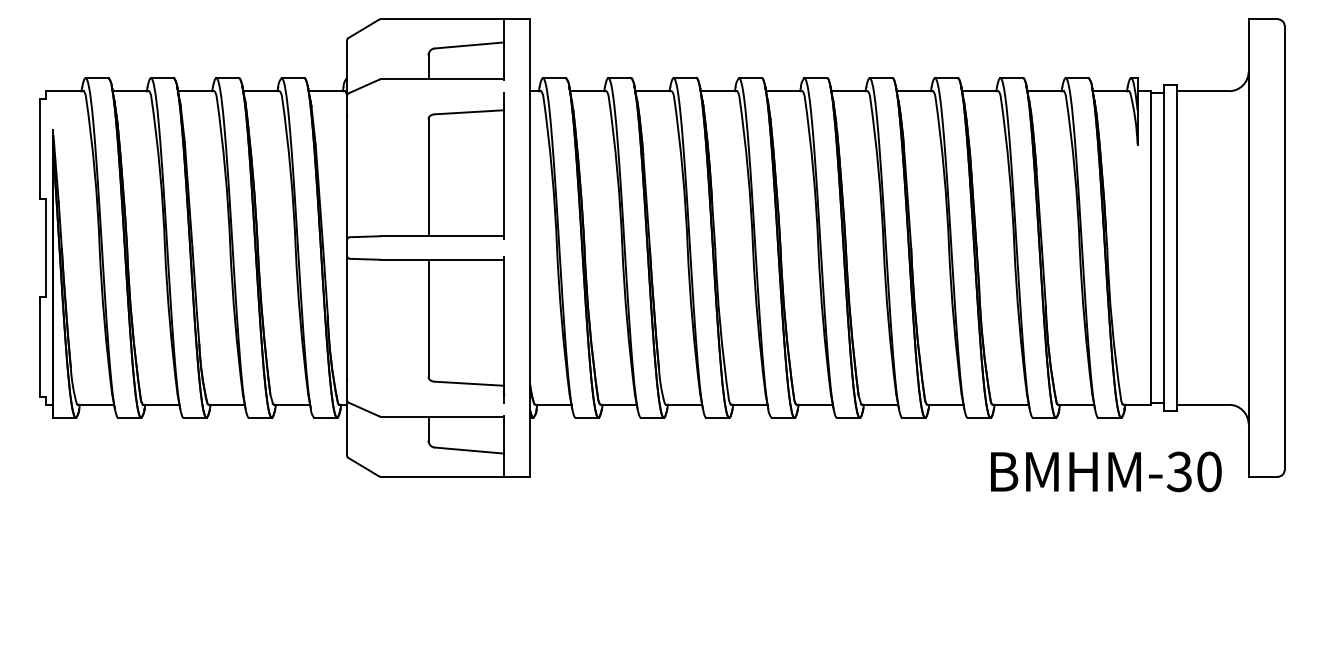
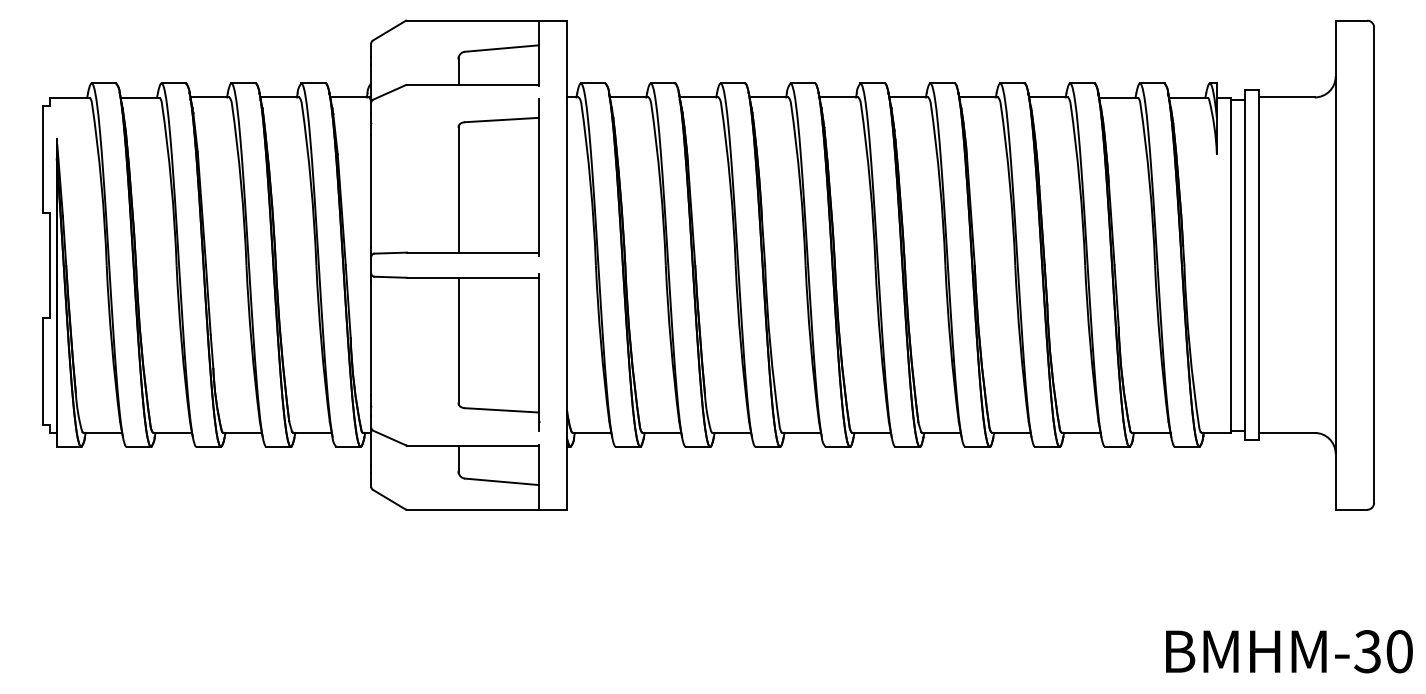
text: (1106, 471) -> (1289, 651), moved

